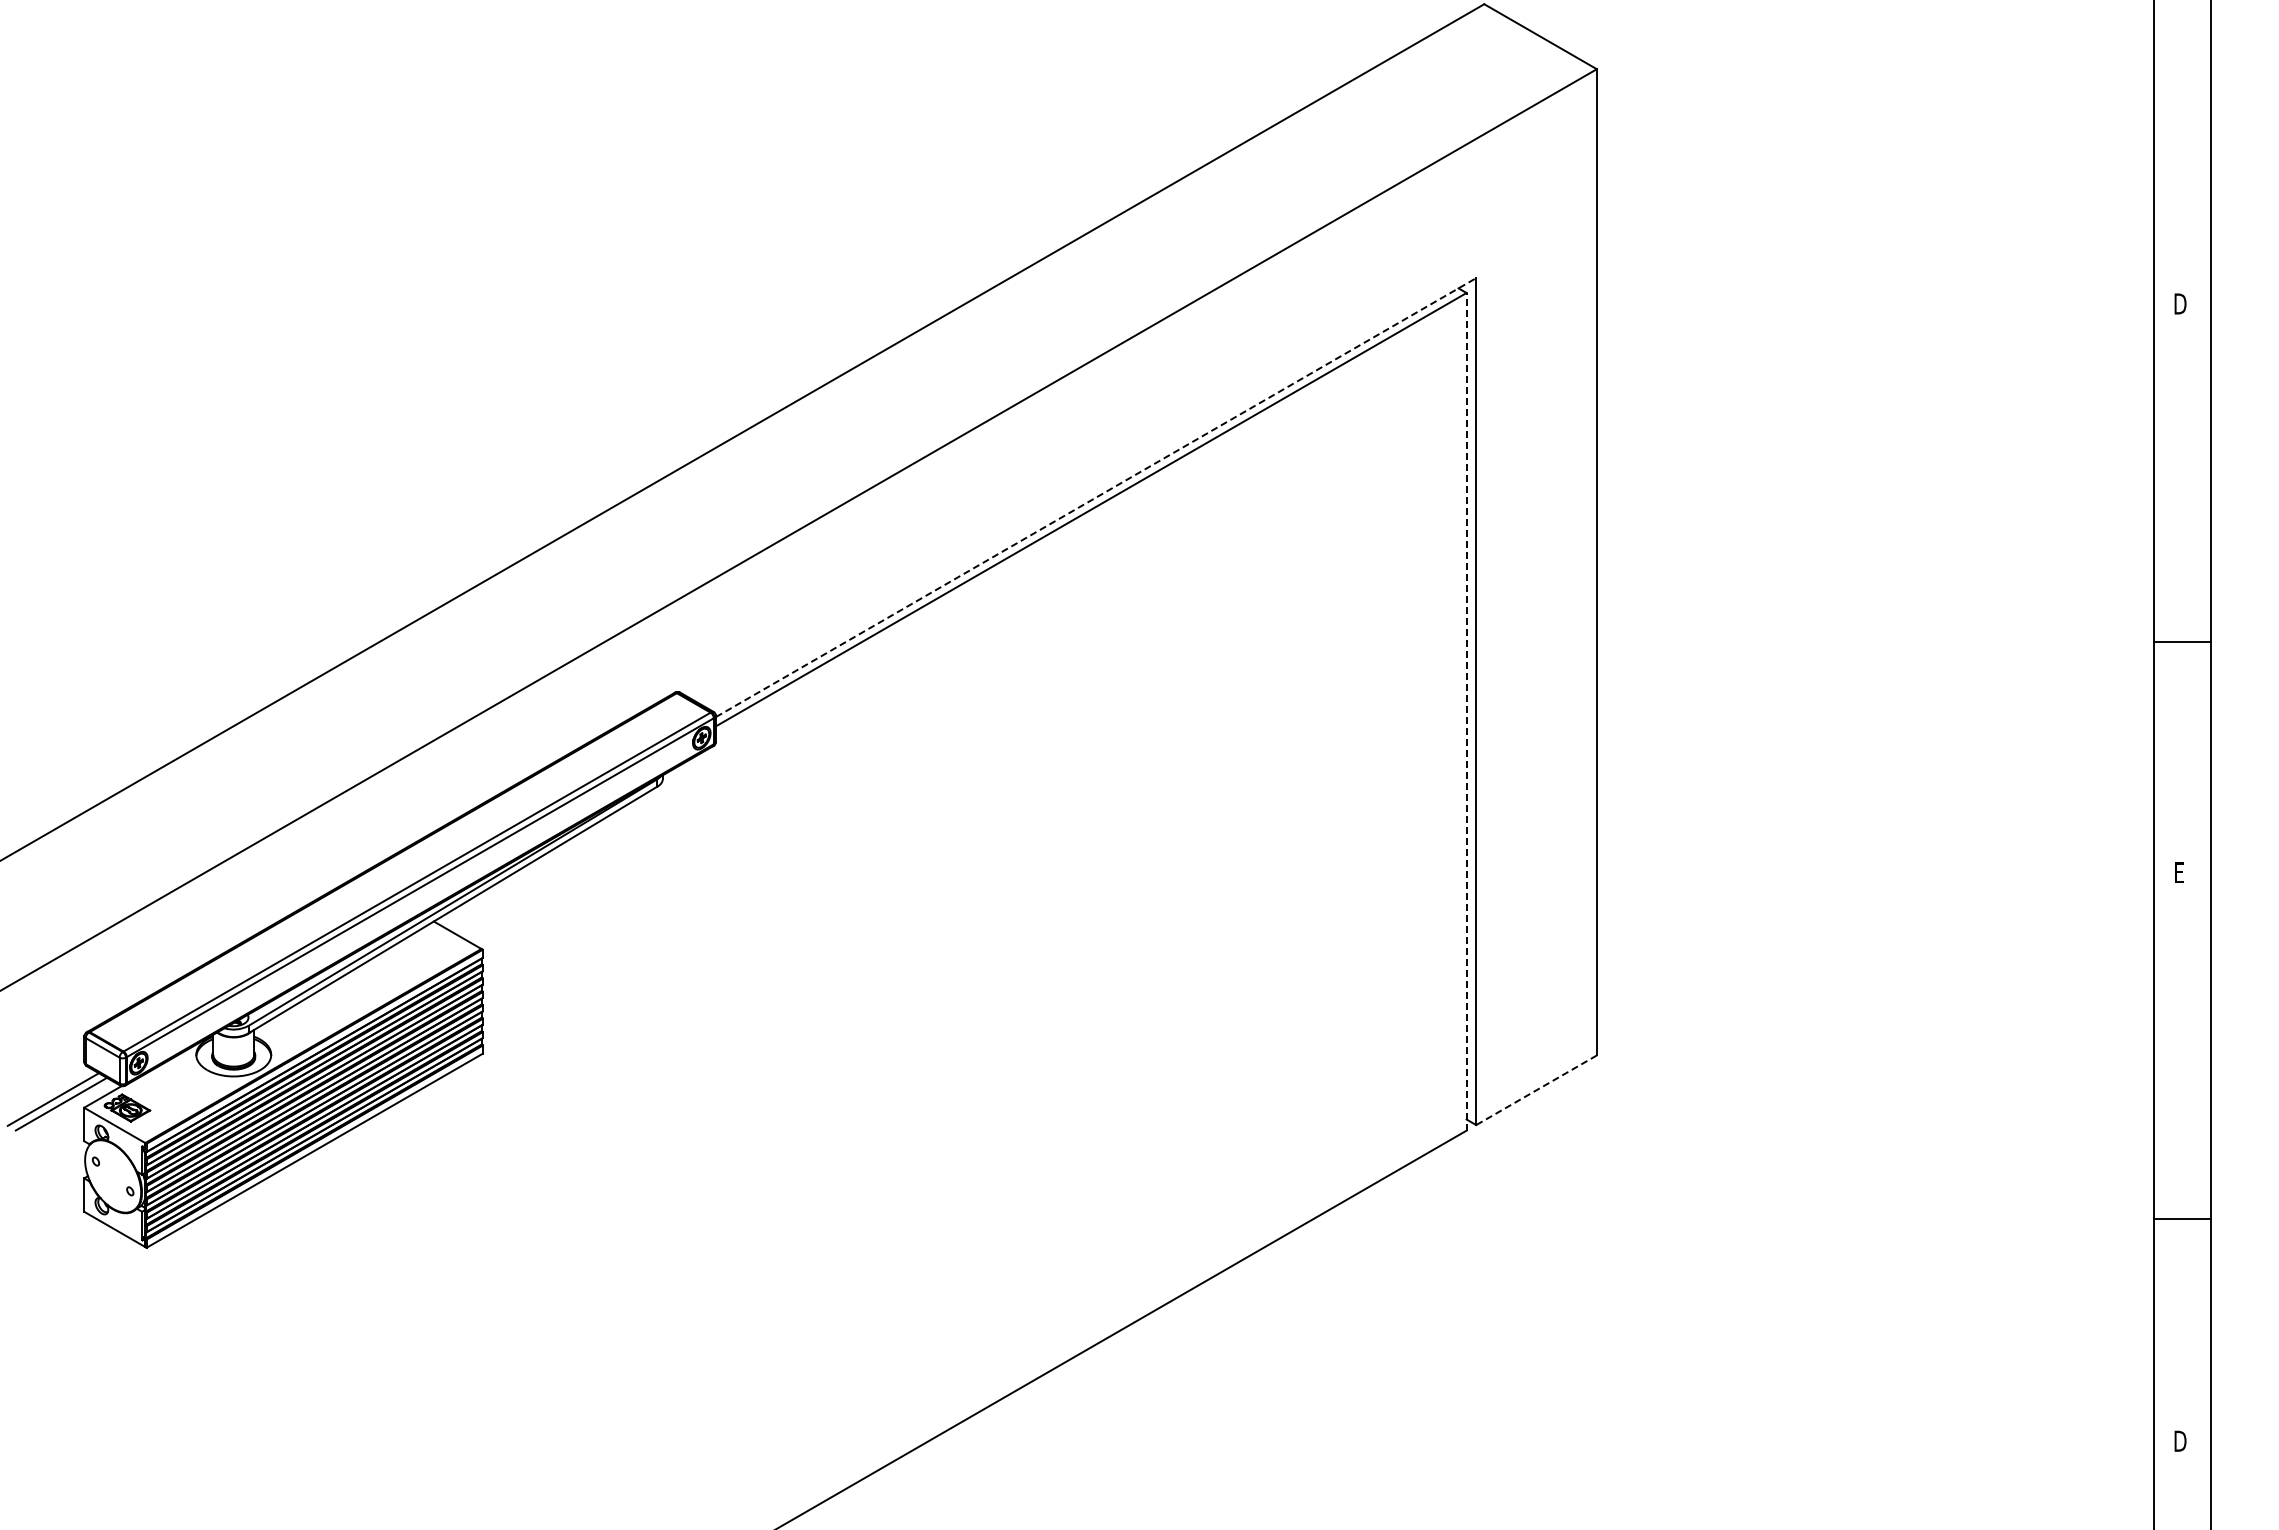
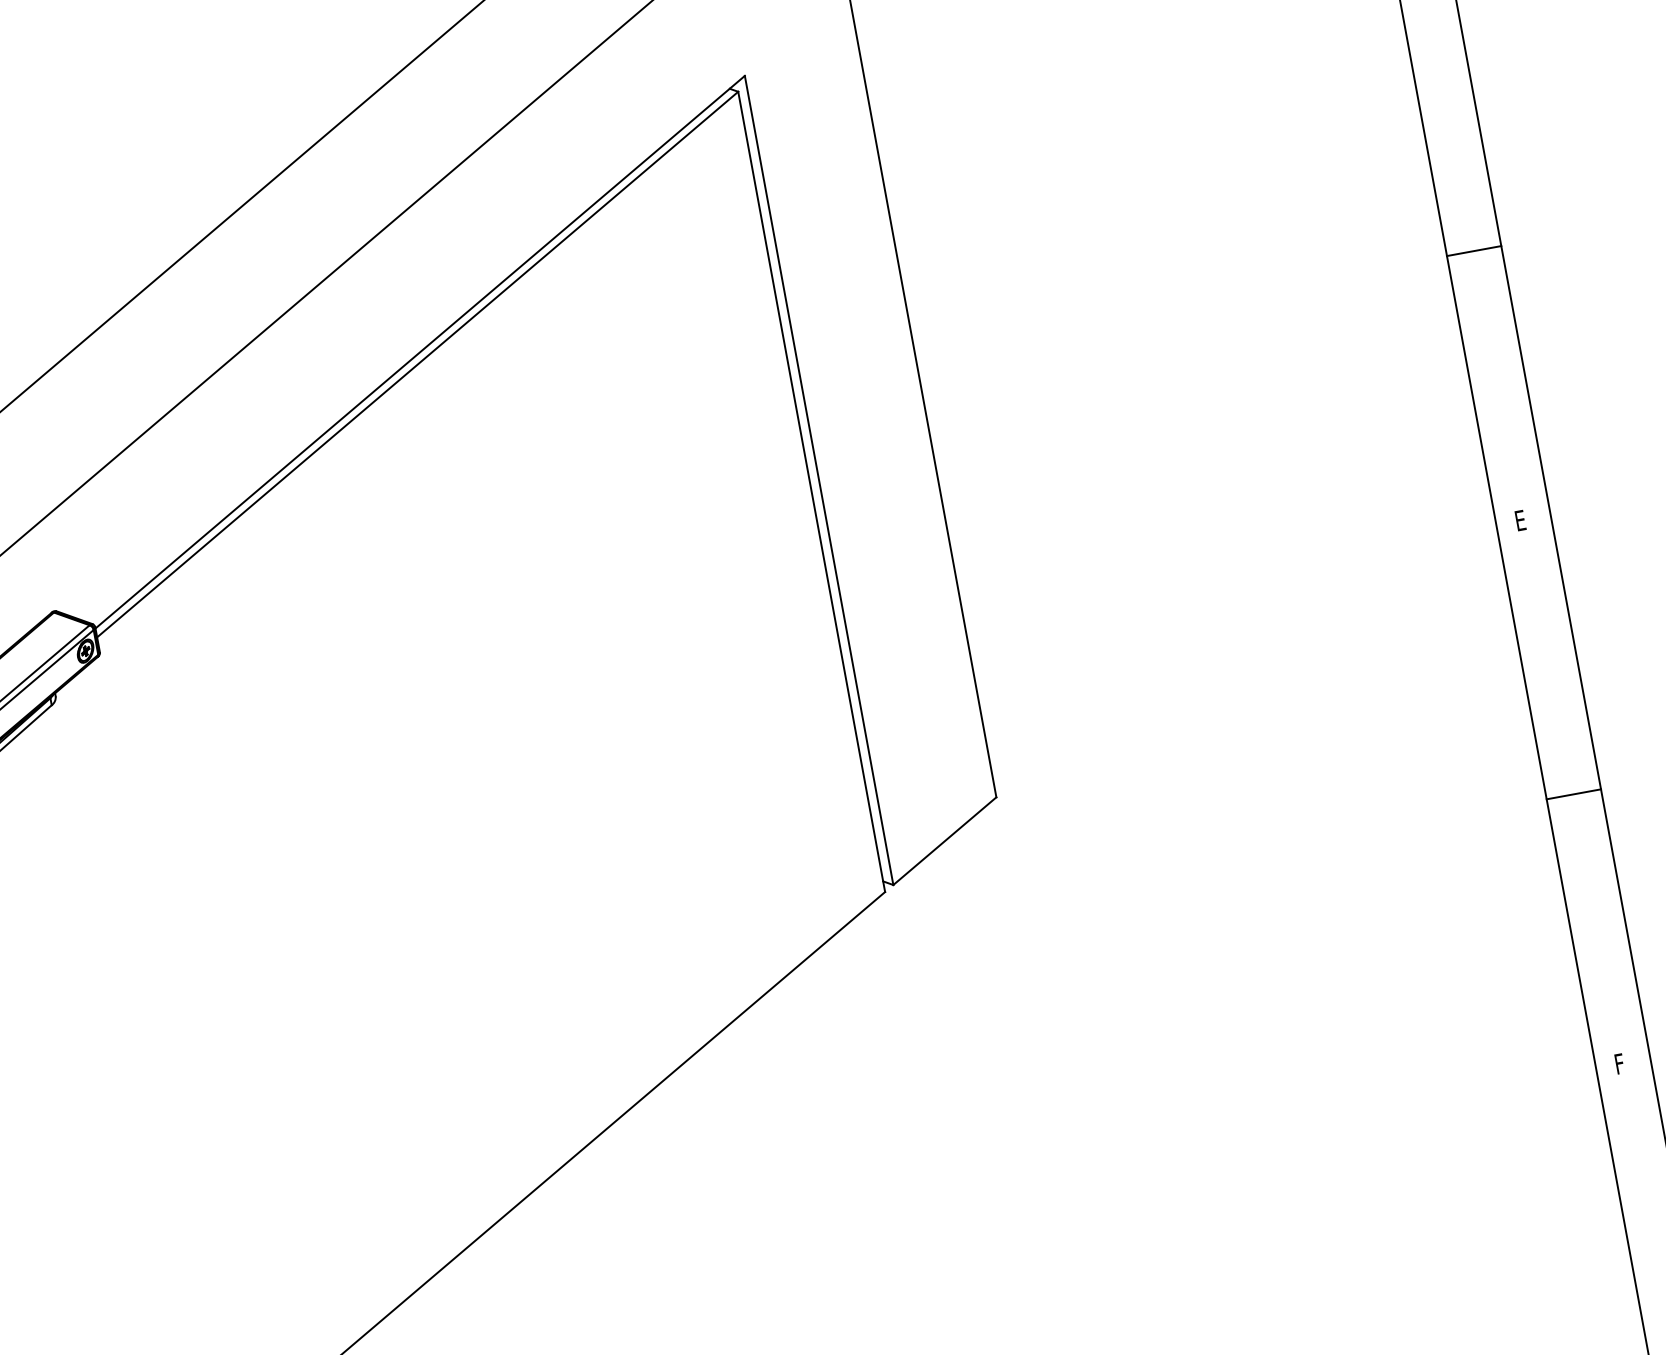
line: (1096, 497) -> (420, 352), dashed -> solid
line: (2181, 642) -> (1473, 251), moved
line: (1466, 711) -> (811, 491), dashed -> solid
line: (1536, 1090) -> (944, 841), dashed -> solid
line: (2181, 1218) -> (1573, 794), moved
text: (2180, 1440) -> (1621, 1062), D -> F

